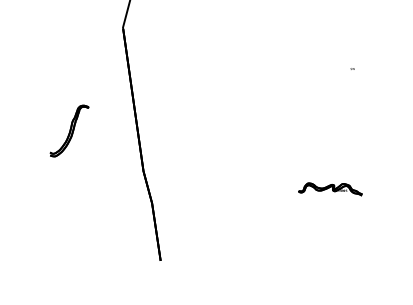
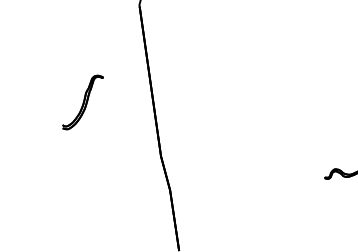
part: (69, 130) -> (83, 101), moved

